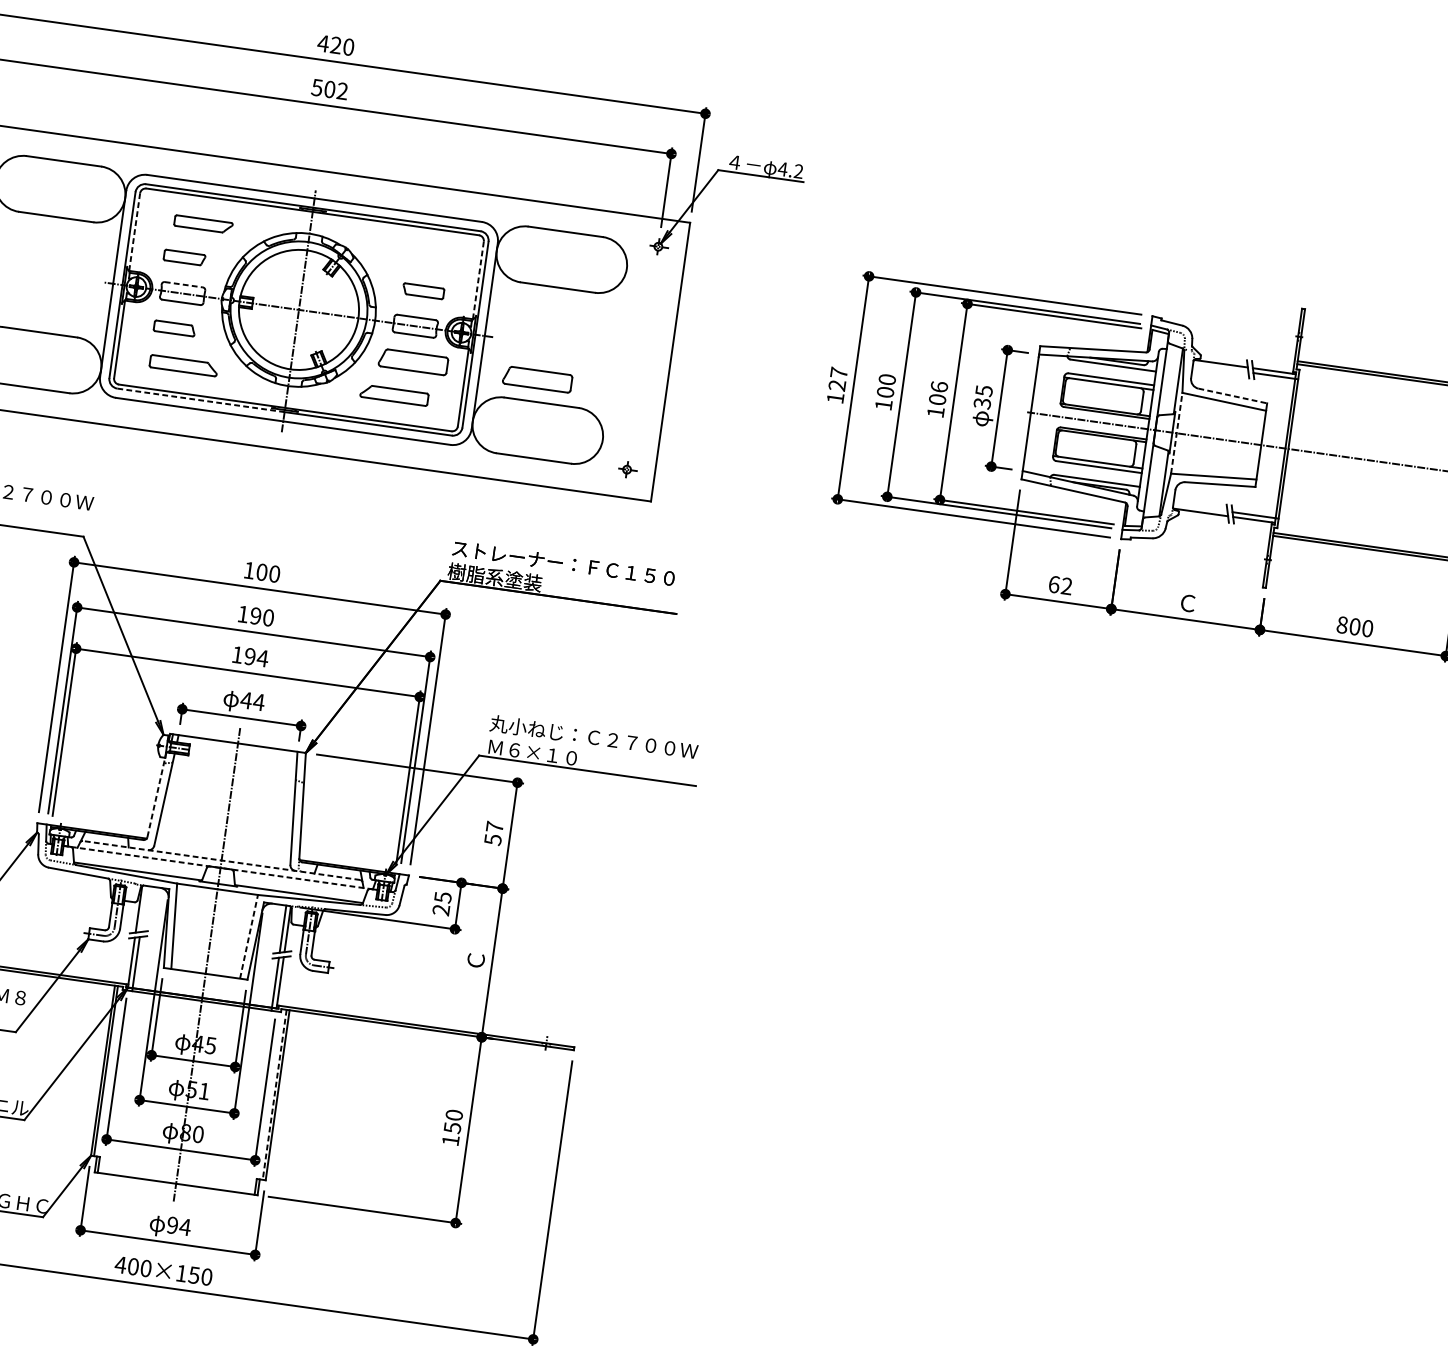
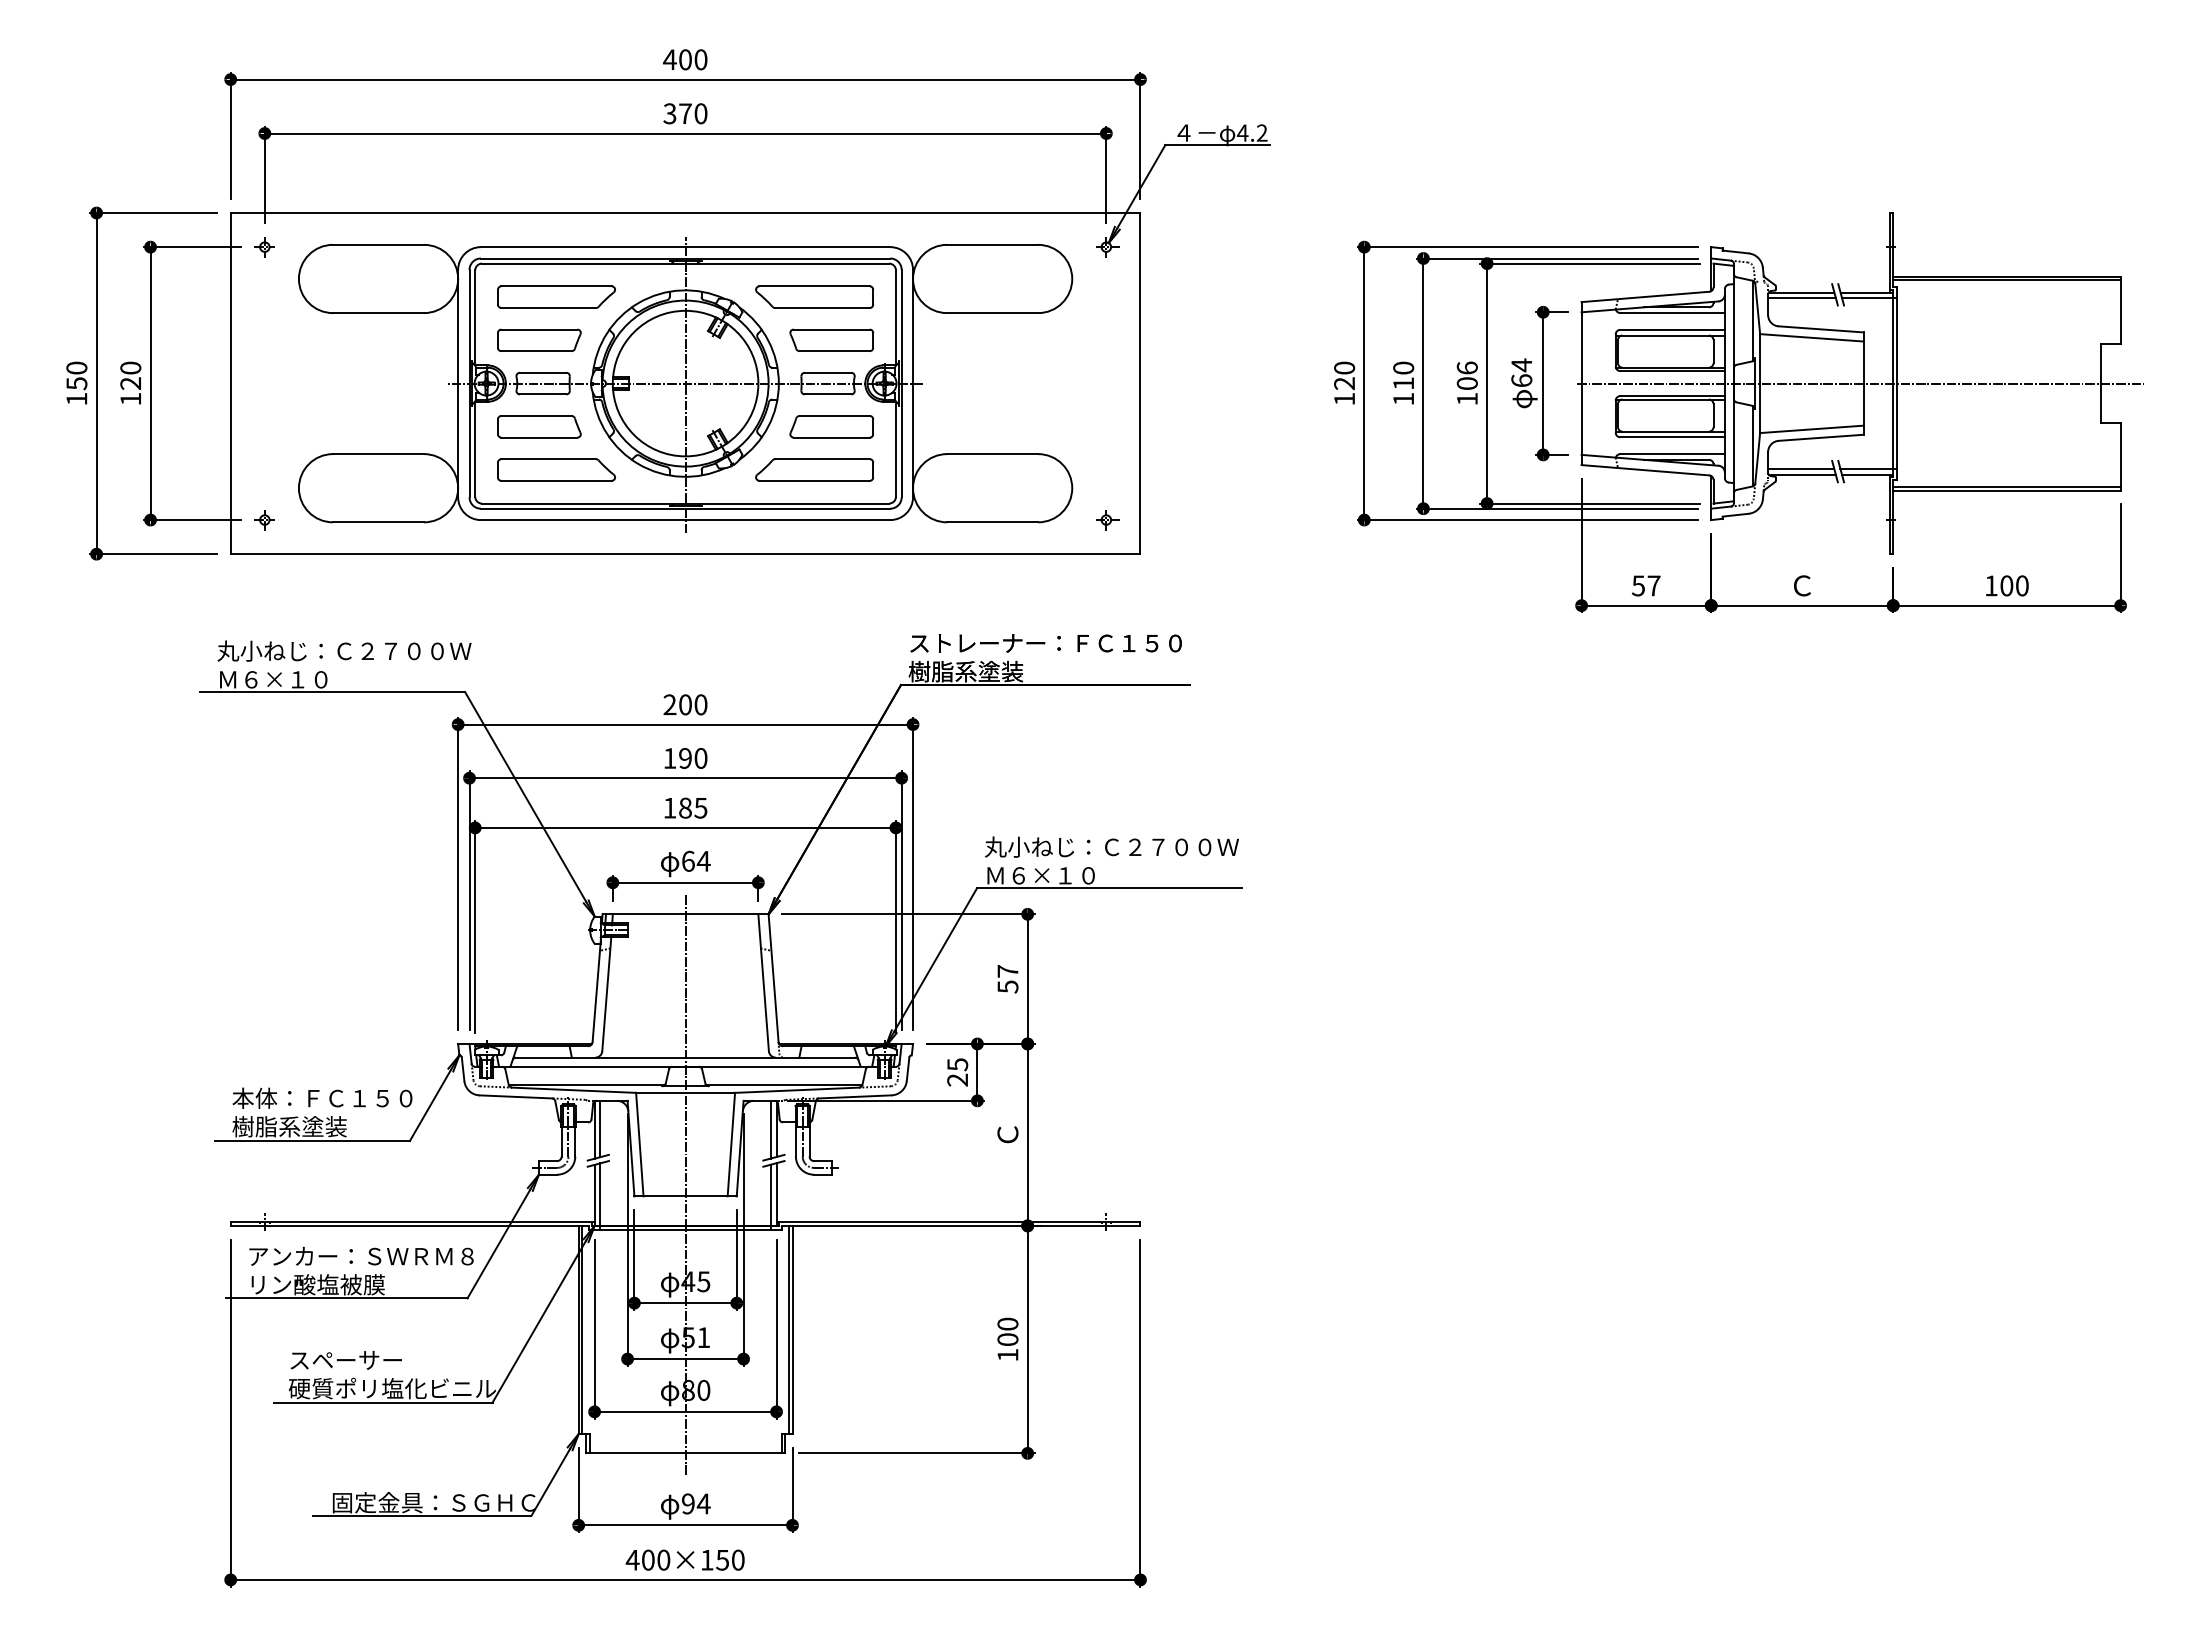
text: (336, 45) -> (685, 59), 420 -> 400
text: (329, 89) -> (685, 113), 502 -> 370
part: (203, 223) -> (556, 296), size x1.67
line: (134, 231) -> (475, 317), dashed -> solid
part: (414, 253) -> (814, 296), added
part: (184, 257) -> (539, 339), size x1.67
line: (478, 280) -> (895, 317), dashed -> solid
line: (184, 284) -> (543, 372), dashed -> solid
part: (423, 290) -> (831, 339), size x1.67
part: (174, 328) -> (539, 426), size x1.67
part: (183, 365) -> (556, 469), size x1.43
line: (1220, 368) -> (1801, 298), added
text: (839, 372) -> (1344, 367), 127 -> 120
part: (537, 379) -> (983, 426), removed
text: (885, 392) -> (1403, 383), 100 -> 110
part: (394, 394) -> (814, 469), size x1.43
text: (983, 396) -> (1521, 372), 35 -> 64
line: (1233, 396) -> (1821, 329), dashed -> solid
line: (201, 400) -> (583, 508), dashed -> solid
line: (1177, 433) -> (1760, 383), dashed -> solid
line: (1200, 507) -> (1801, 468), added
text: (249, 570) -> (669, 704), 100 -> 200
text: (1059, 585) -> (1645, 585), 62 -> 57
text: (1342, 624) -> (1991, 585), 800 -> 100
text: (256, 657) -> (693, 807), 194 -> 185
text: (246, 699) -> (688, 860), 44 -> 64
line: (156, 794) -> (596, 989), dashed -> solid
line: (221, 860) -> (685, 1057), dashed -> solid
line: (221, 867) -> (686, 1066), dashed -> solid
line: (143, 908) -> (600, 1128), added
line: (249, 936) -> (731, 1144), dashed -> solid
line: (274, 1095) -> (788, 1330), dashed -> solid
text: (452, 1127) -> (1007, 1339), 150 -> 100

